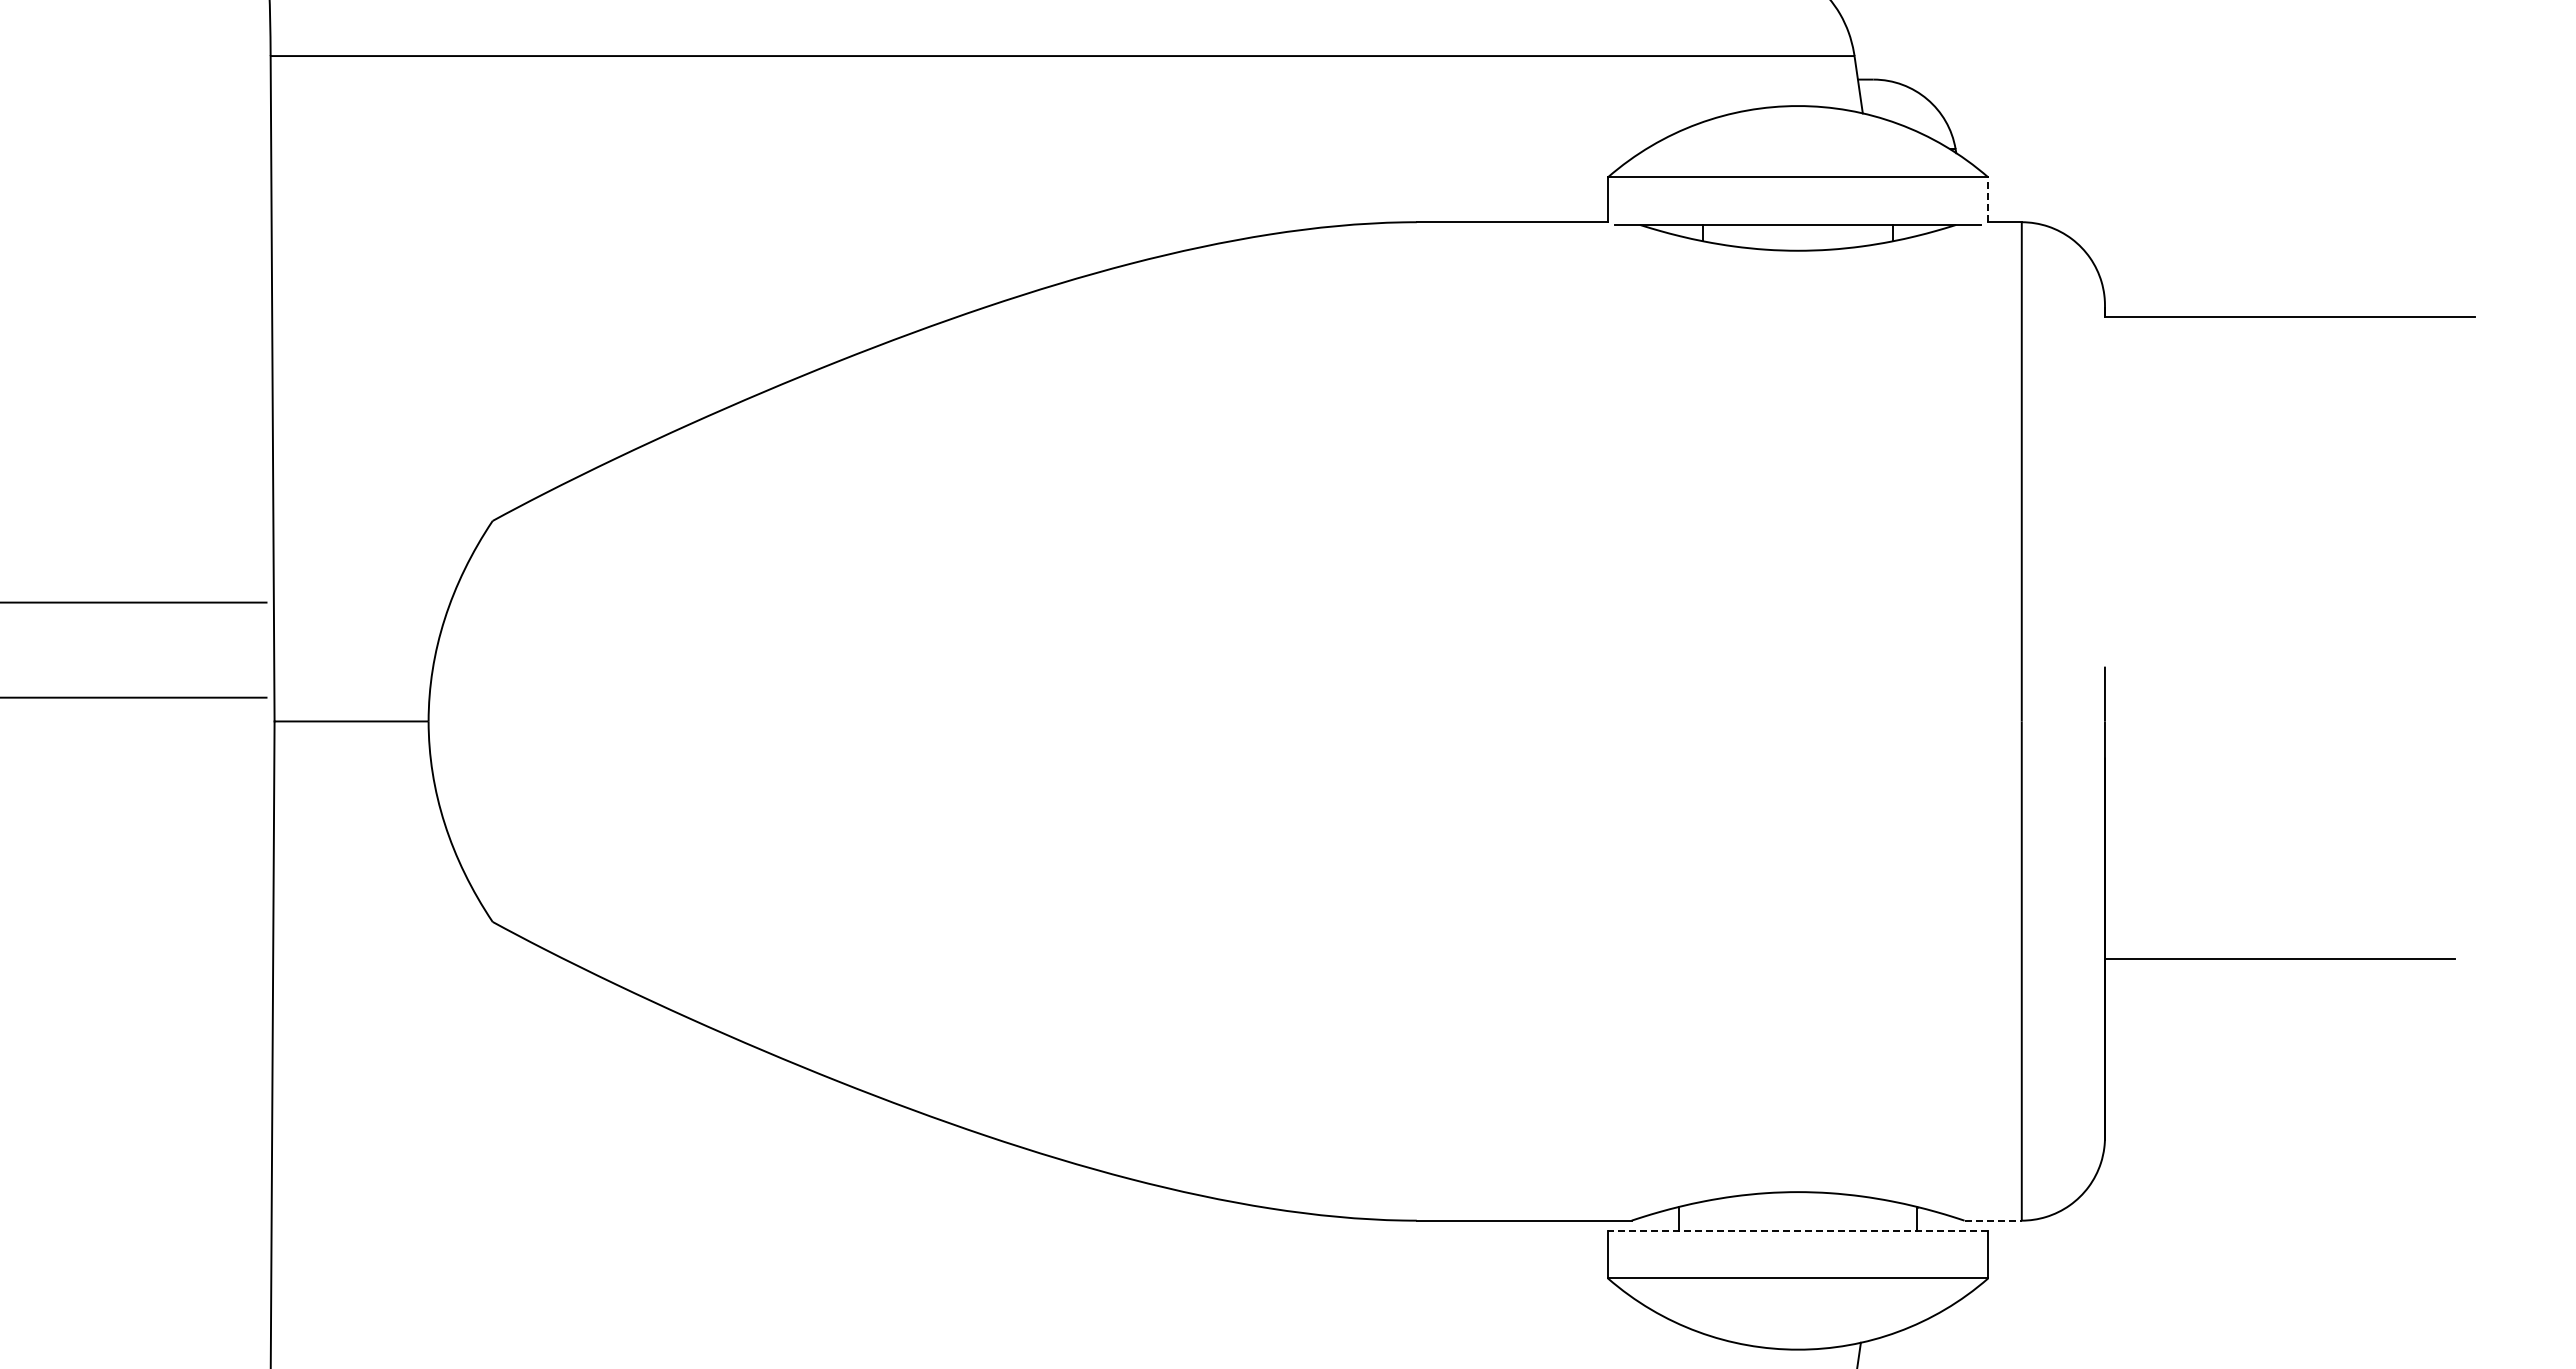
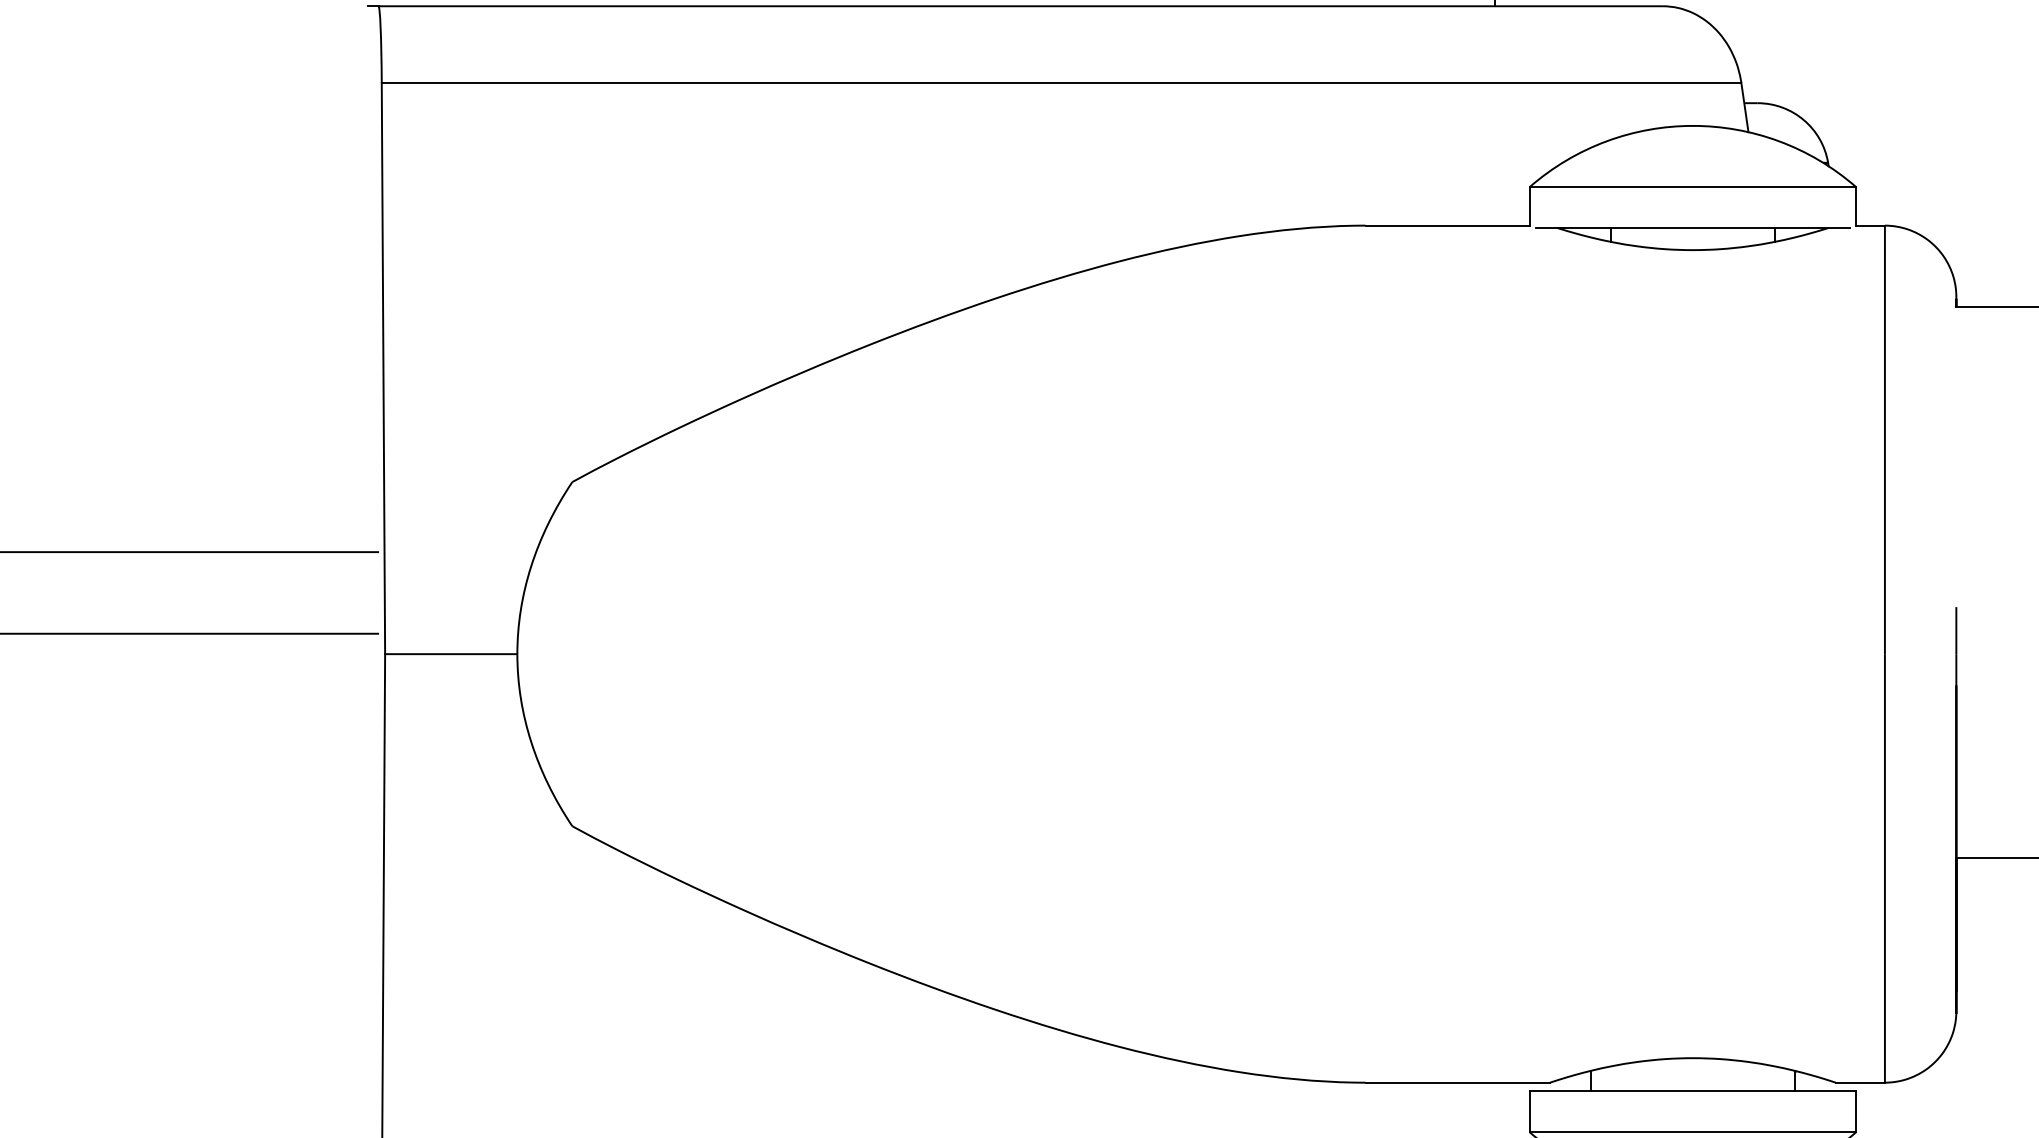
line: (1988, 199) -> (1856, 206), dashed -> solid
line: (1993, 1220) -> (1860, 1082), dashed -> solid
line: (1797, 1230) -> (1692, 1091), dashed -> solid

